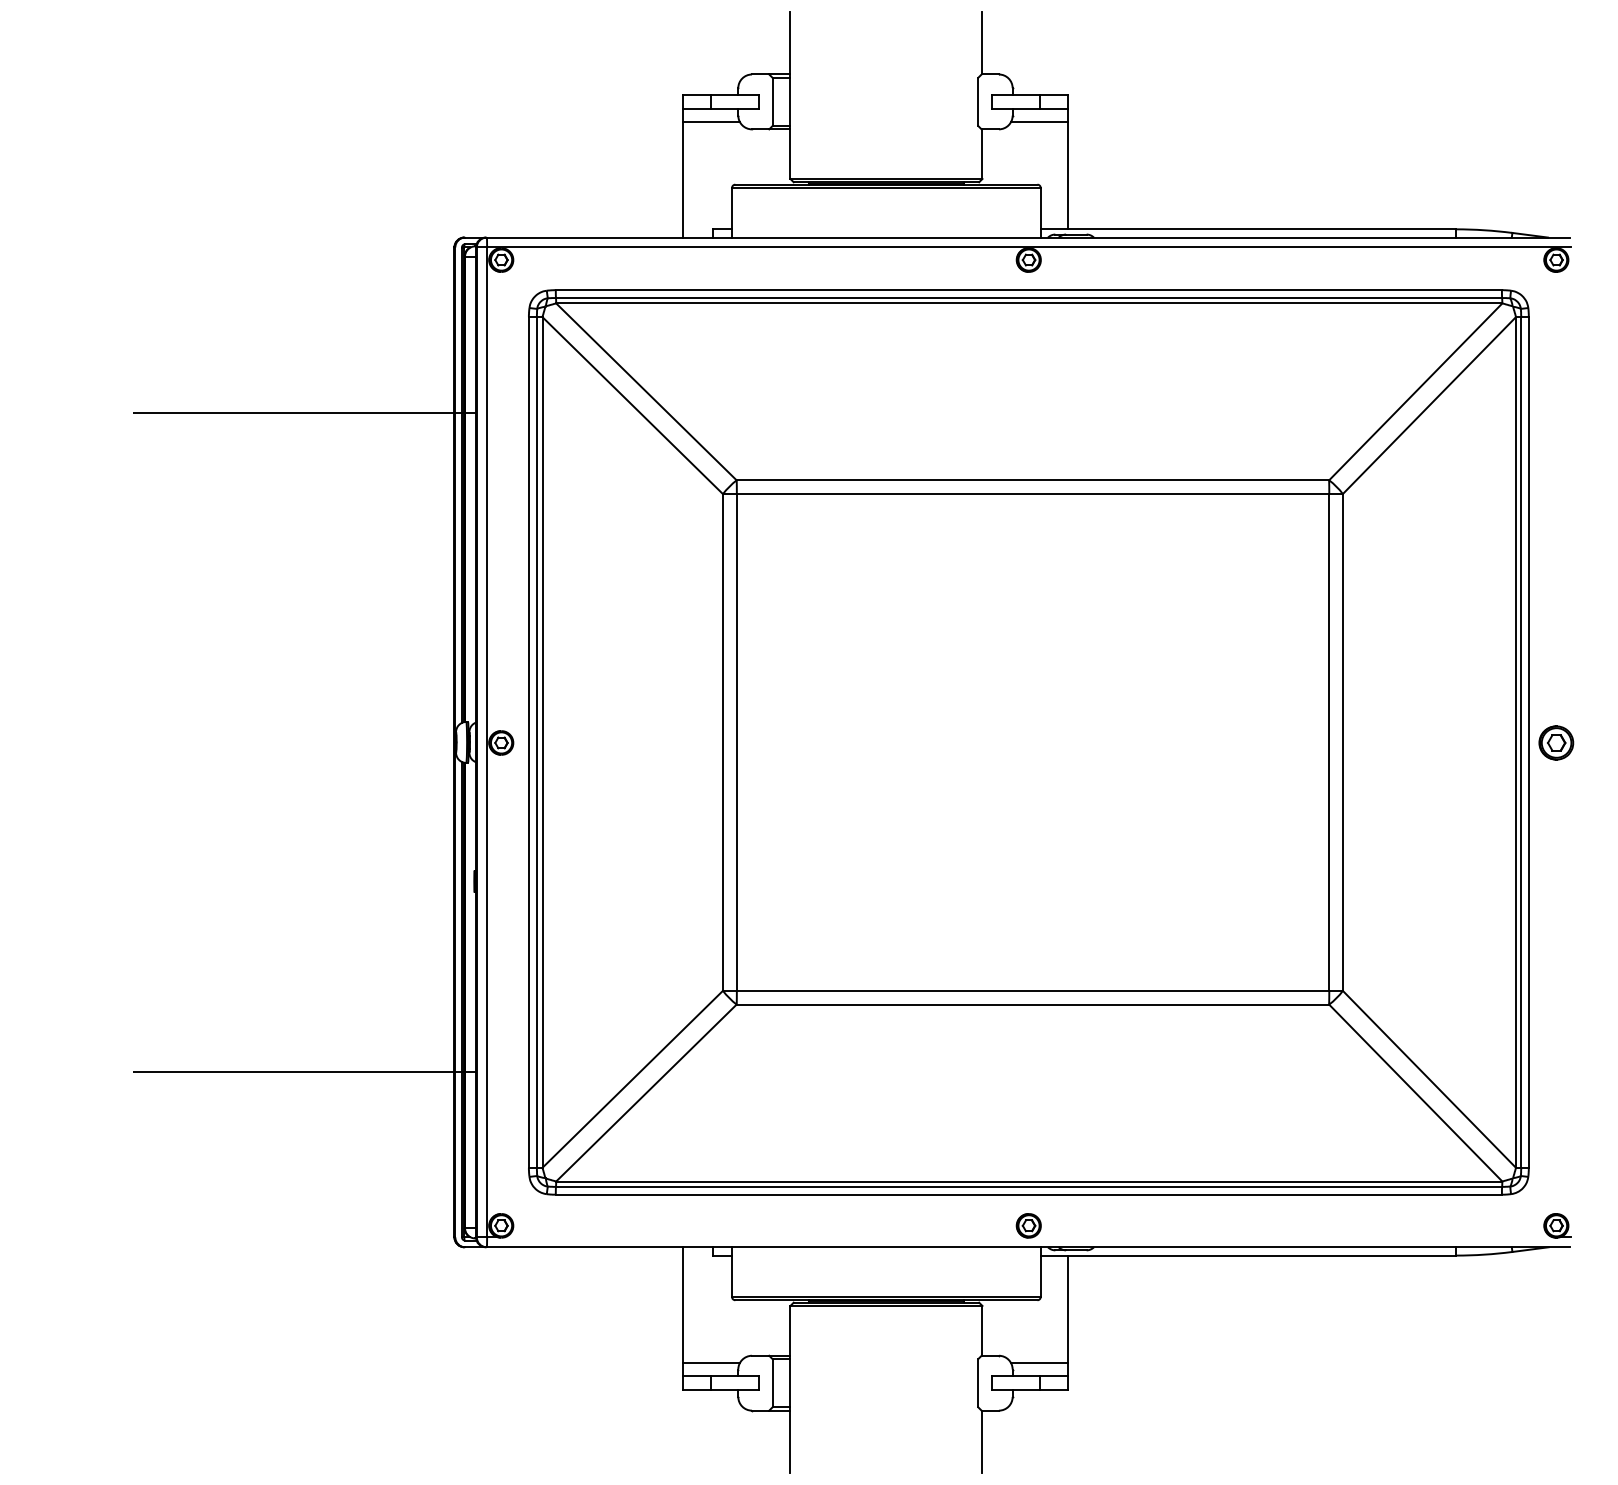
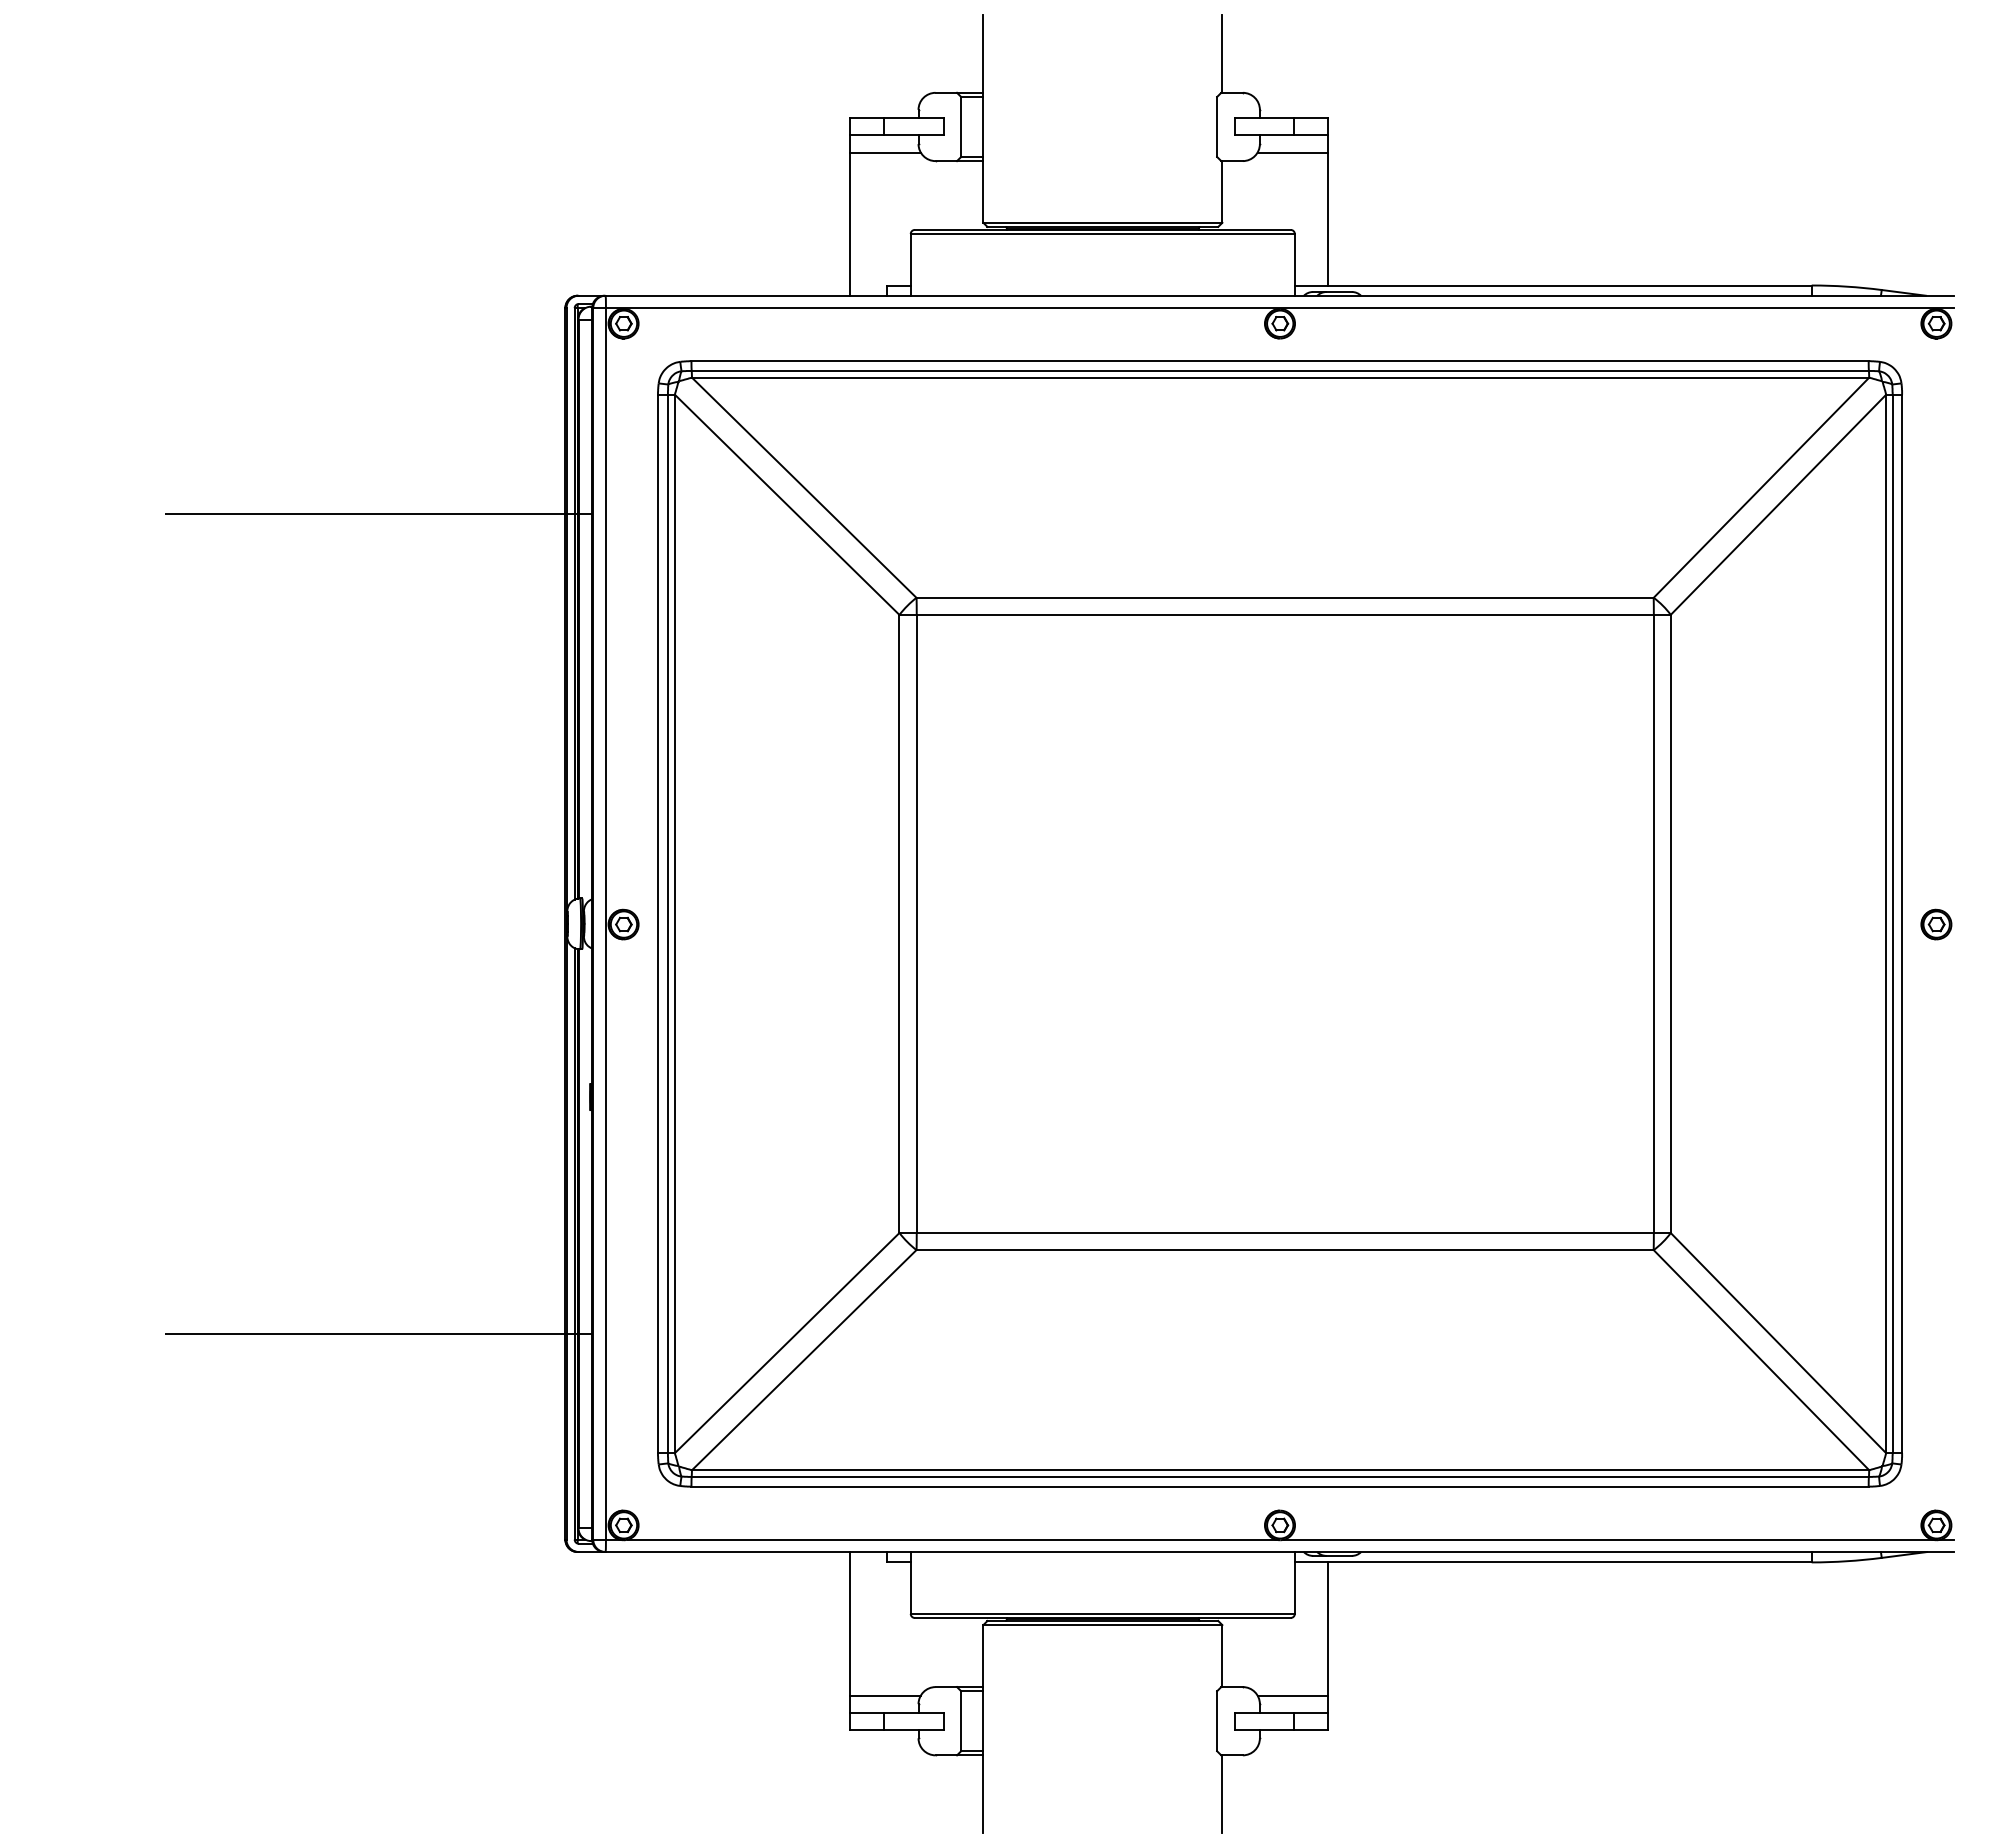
part: (1556, 742) -> (1936, 924), size x0.71
line: (764, 1237) -> (951, 1539), added
line: (1292, 1237) -> (1607, 1539), added

